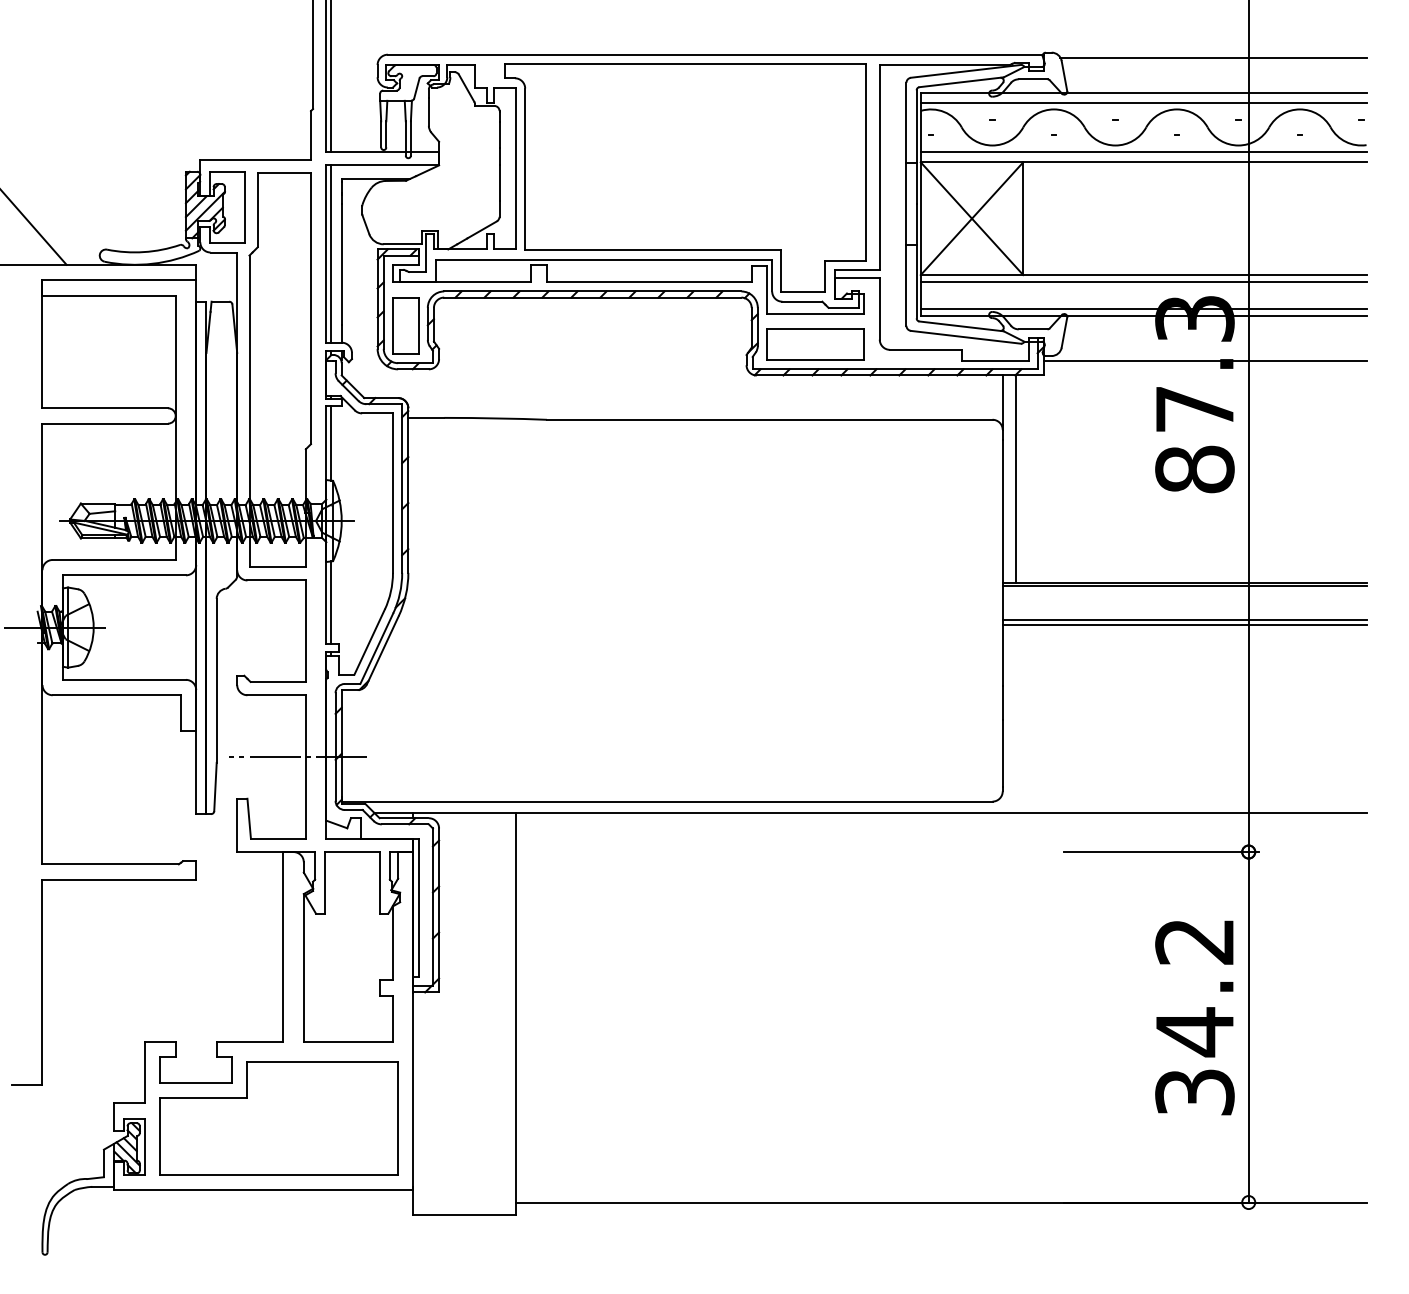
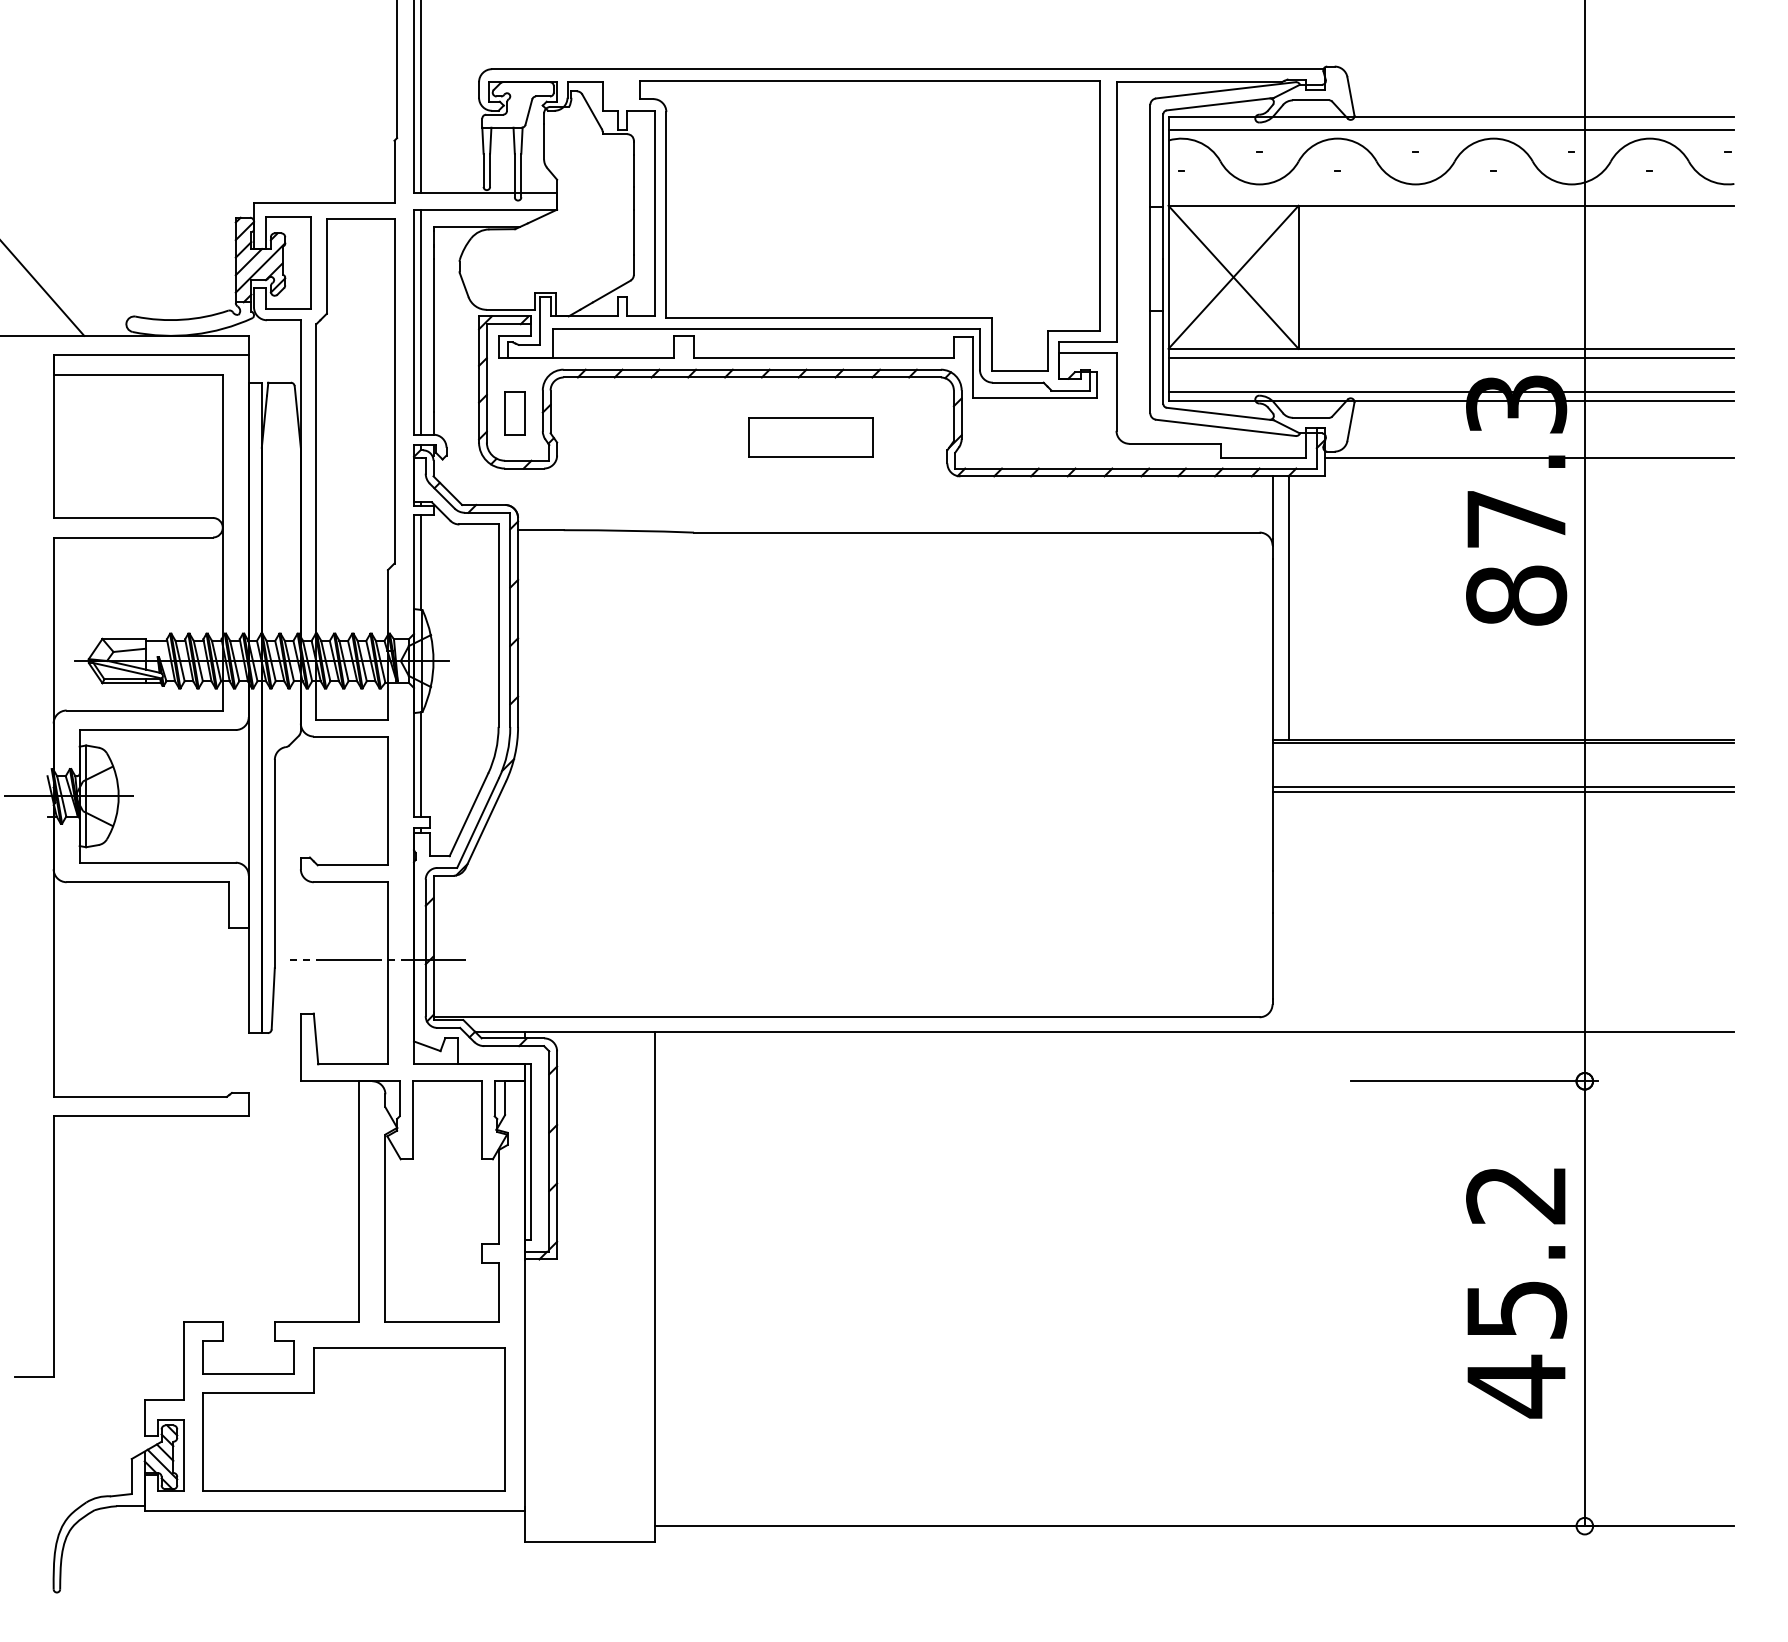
line: (1213, 58) -> (1539, 73), removed
line: (1143, 151) -> (1451, 192), removed
part: (405, 325) -> (514, 412), size x0.6
part: (815, 344) -> (810, 437), moved
text: (1194, 1062) -> (1516, 1348), 34.2 -> 45.2

